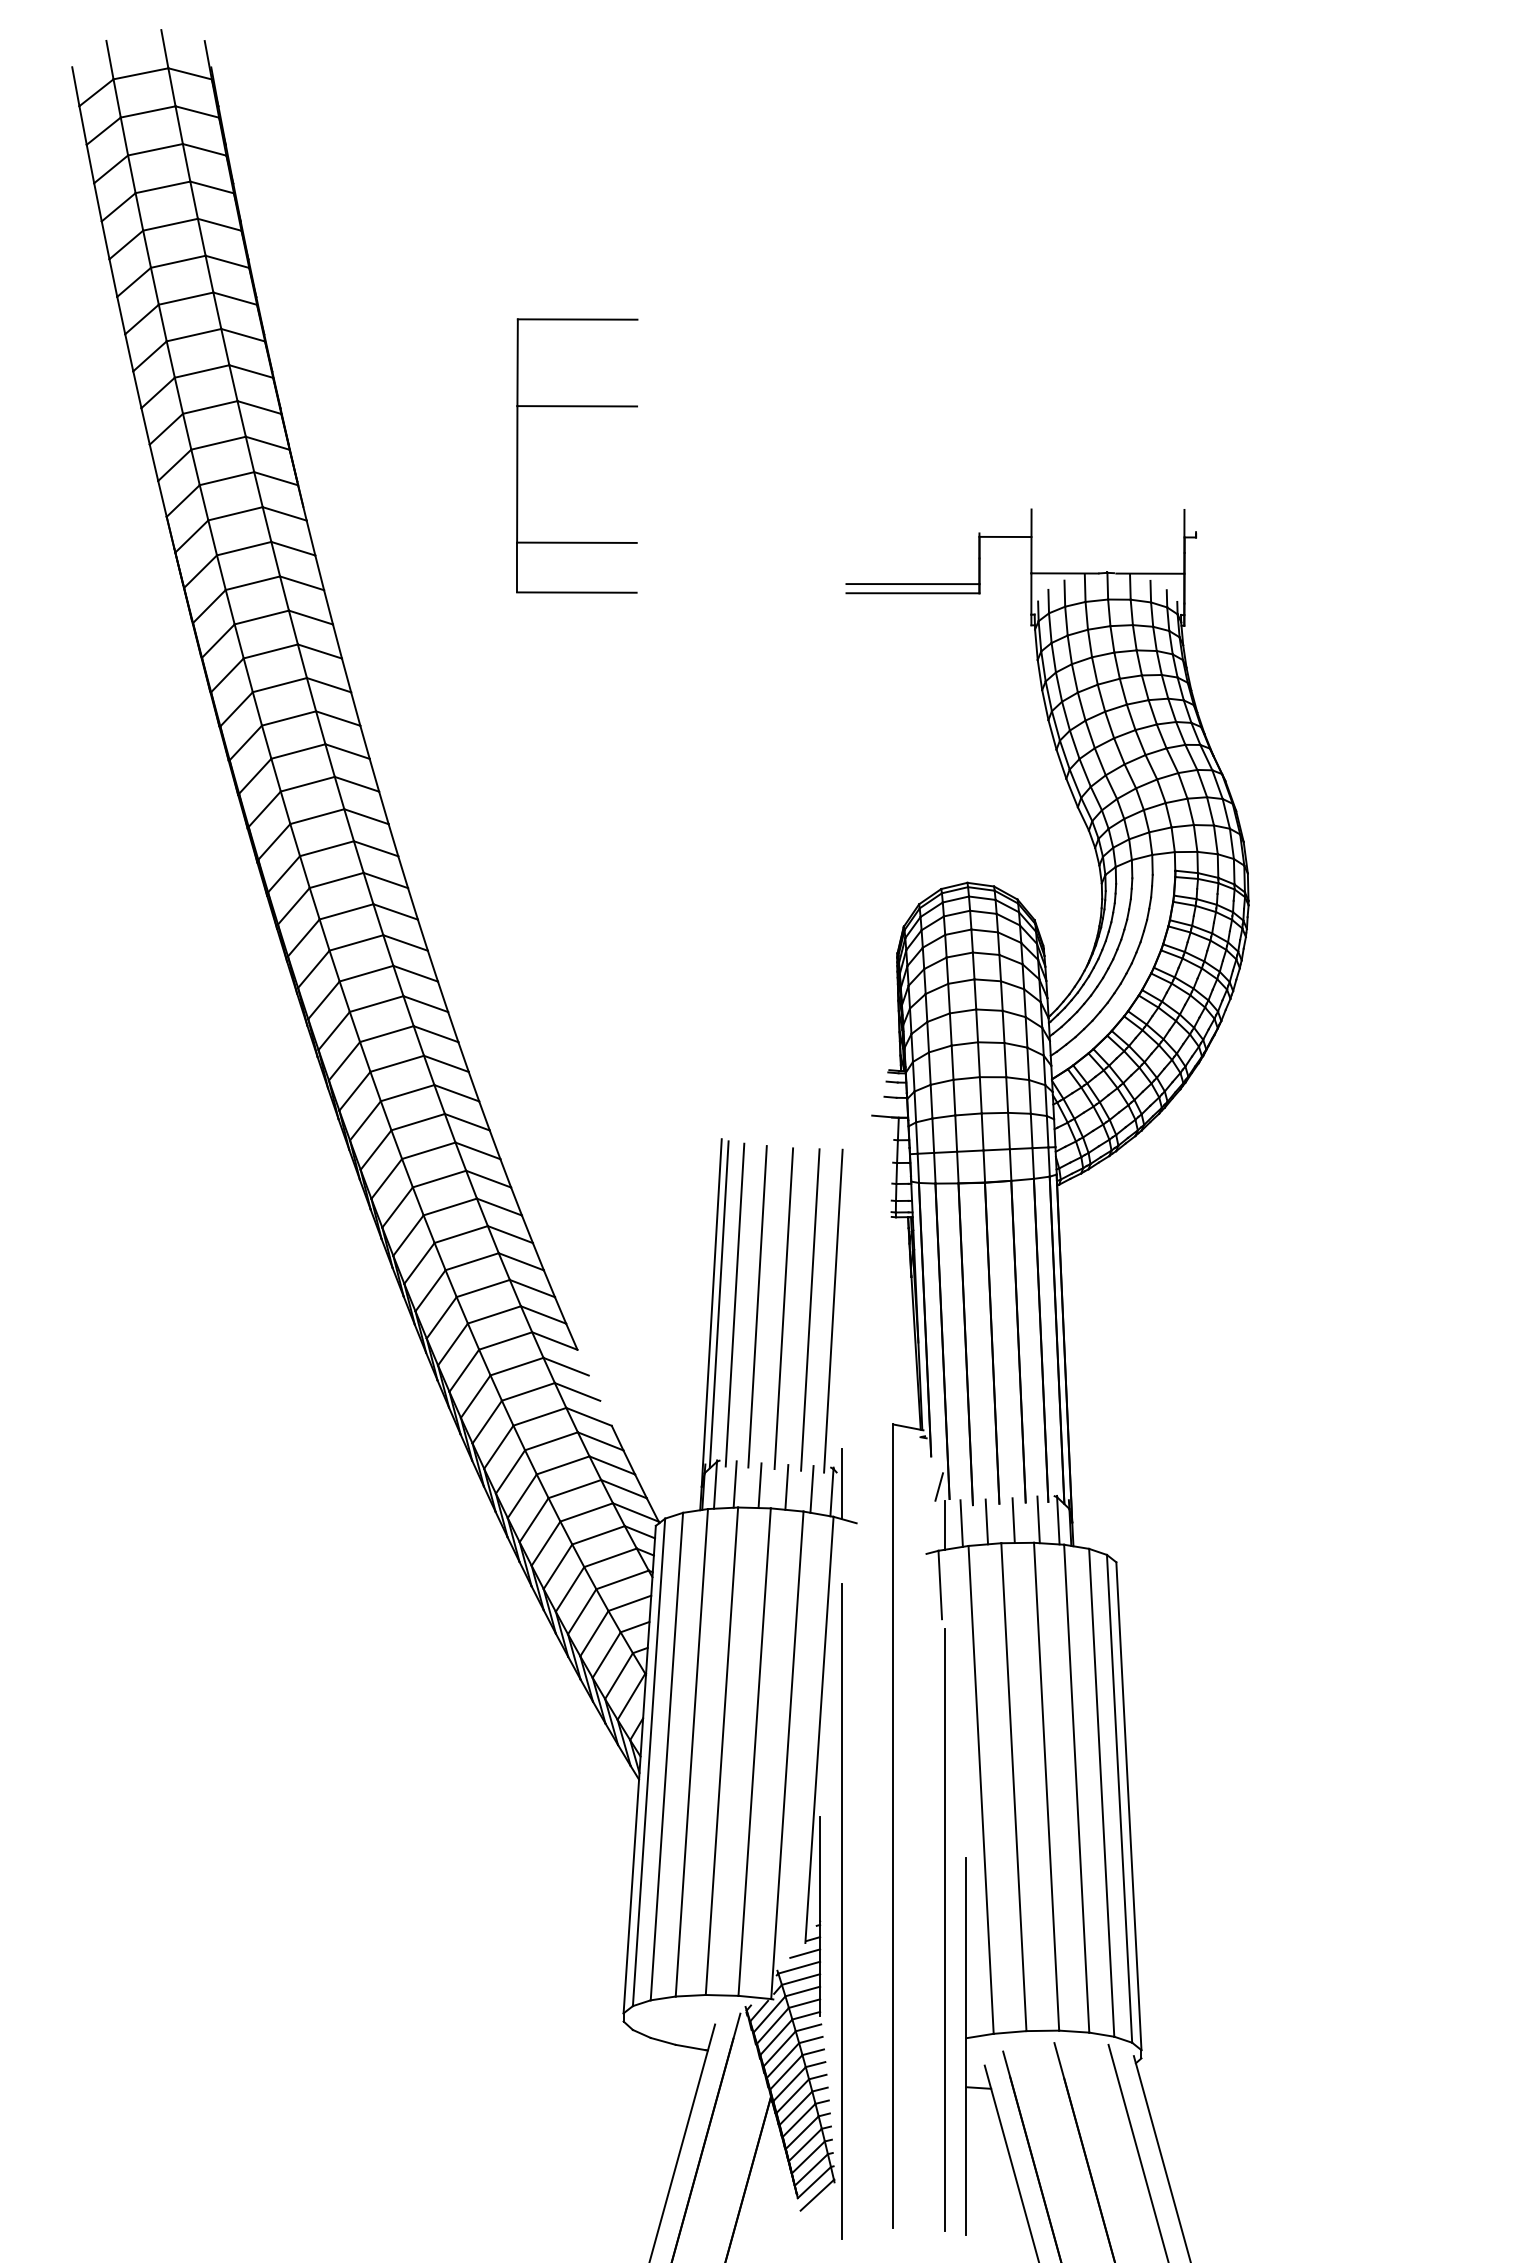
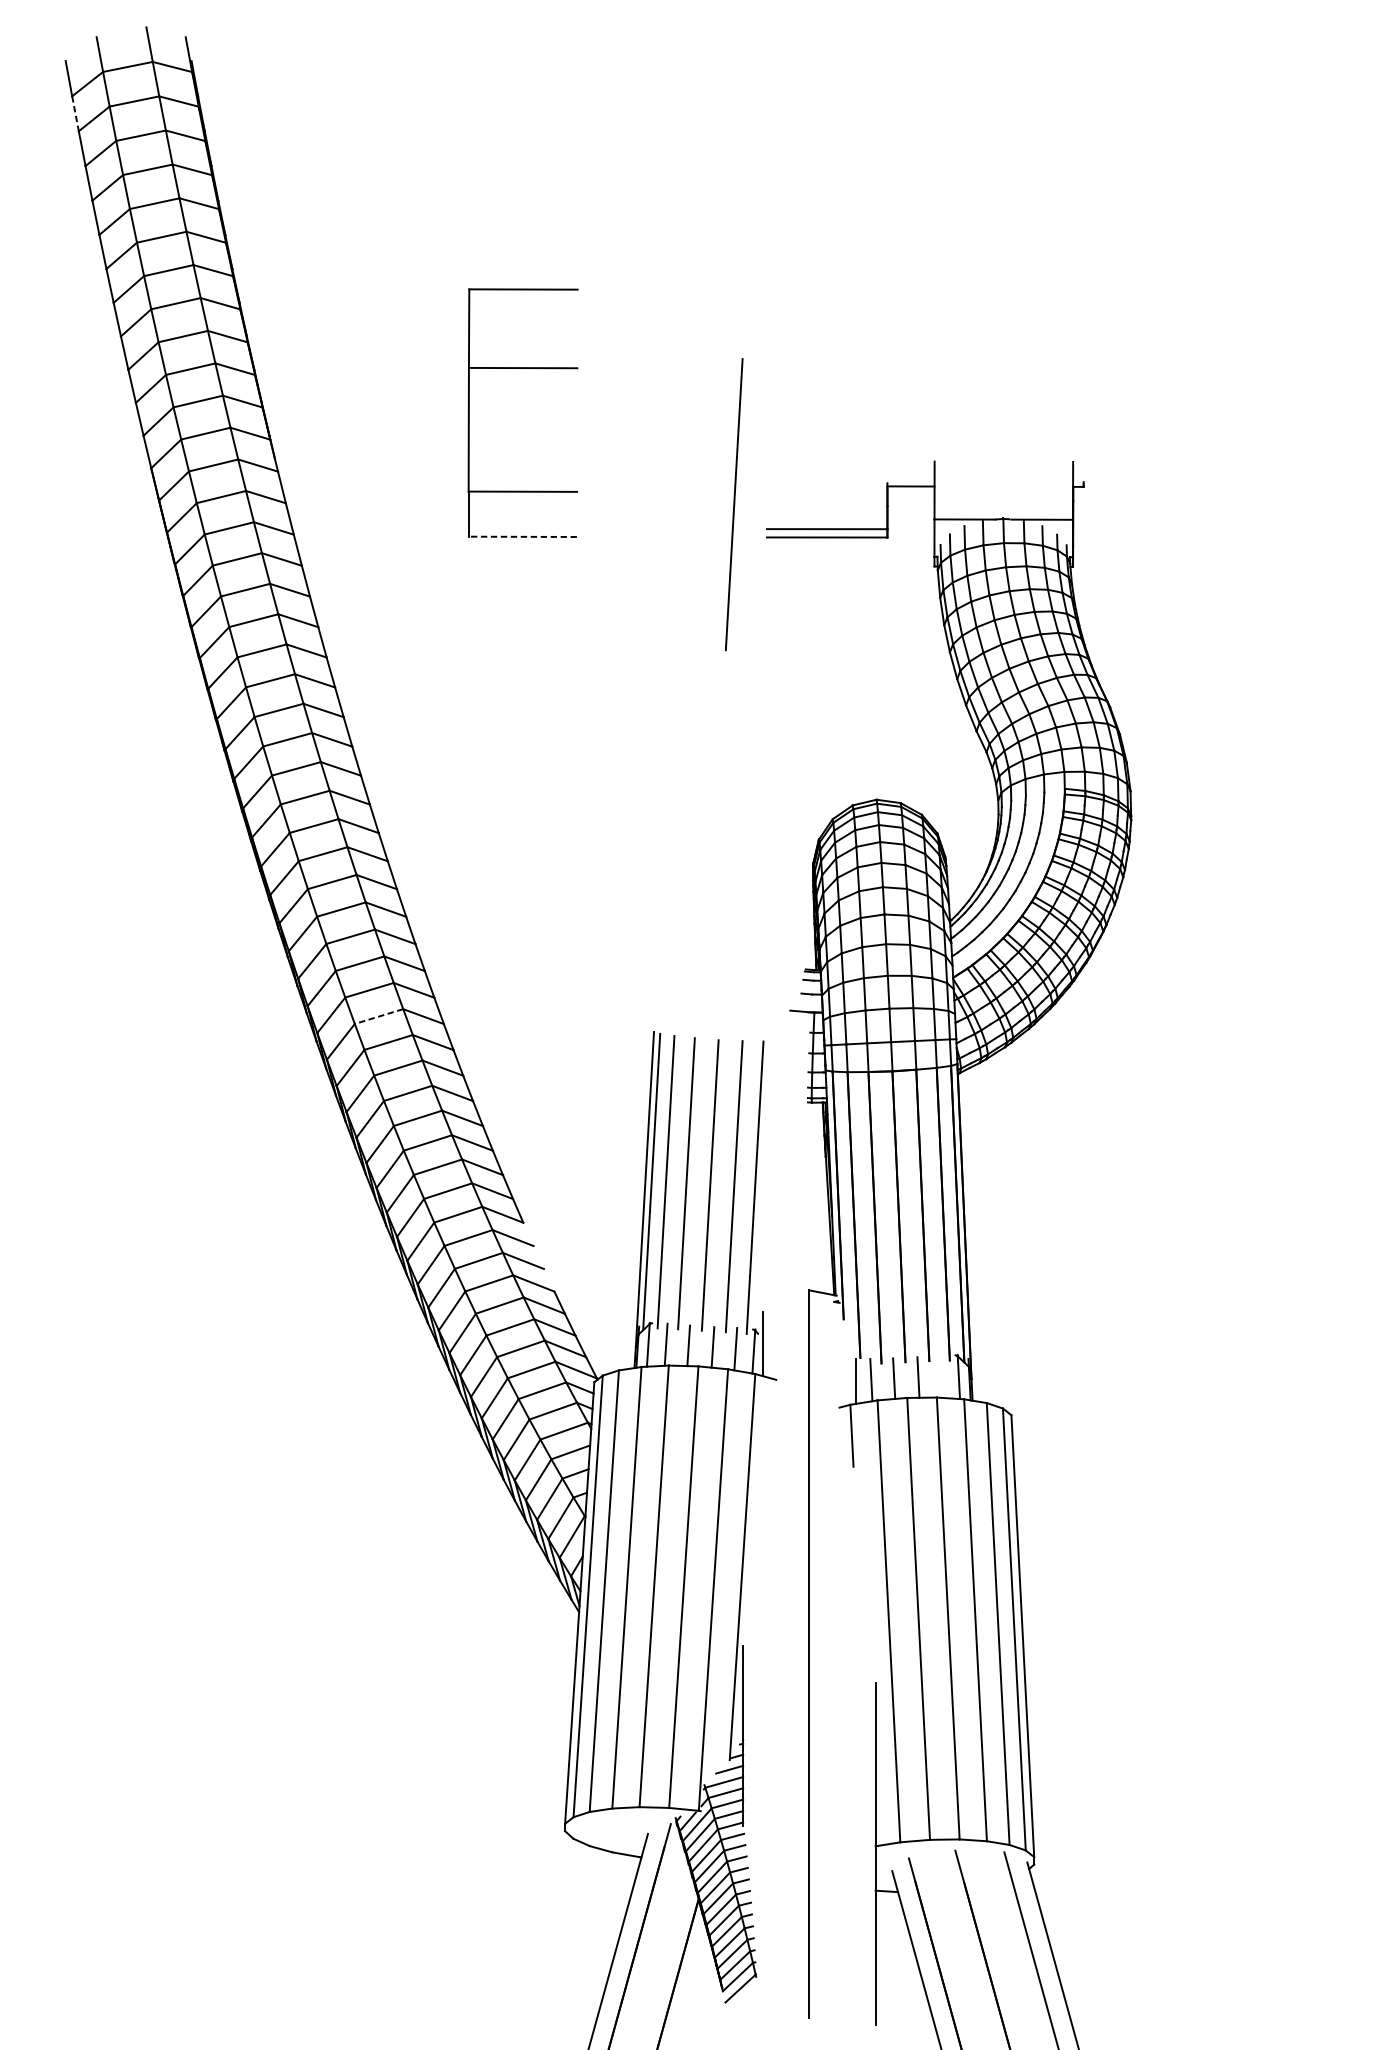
line: (83, 125) -> (75, 113), solid -> dashed
line: (810, 556) -> (734, 504), added
line: (576, 592) -> (522, 536), solid -> dashed
line: (418, 1122) -> (379, 1016), solid -> dashed
line: (939, 1486) -> (851, 1346), removed
line: (1038, 1519) -> (940, 1376), removed
line: (841, 1911) -> (762, 1731), removed
line: (945, 1929) -> (856, 1747), removed

